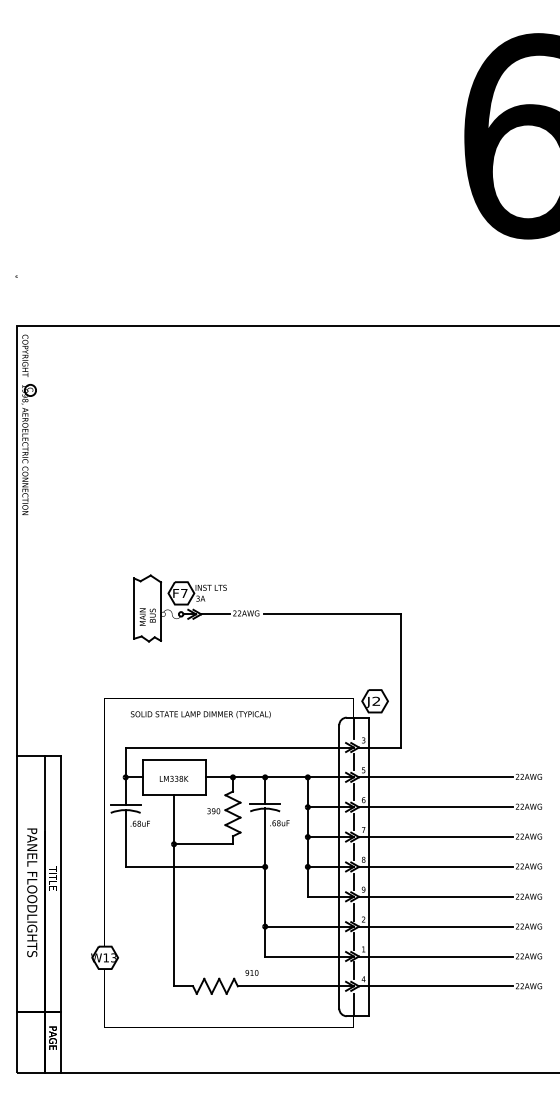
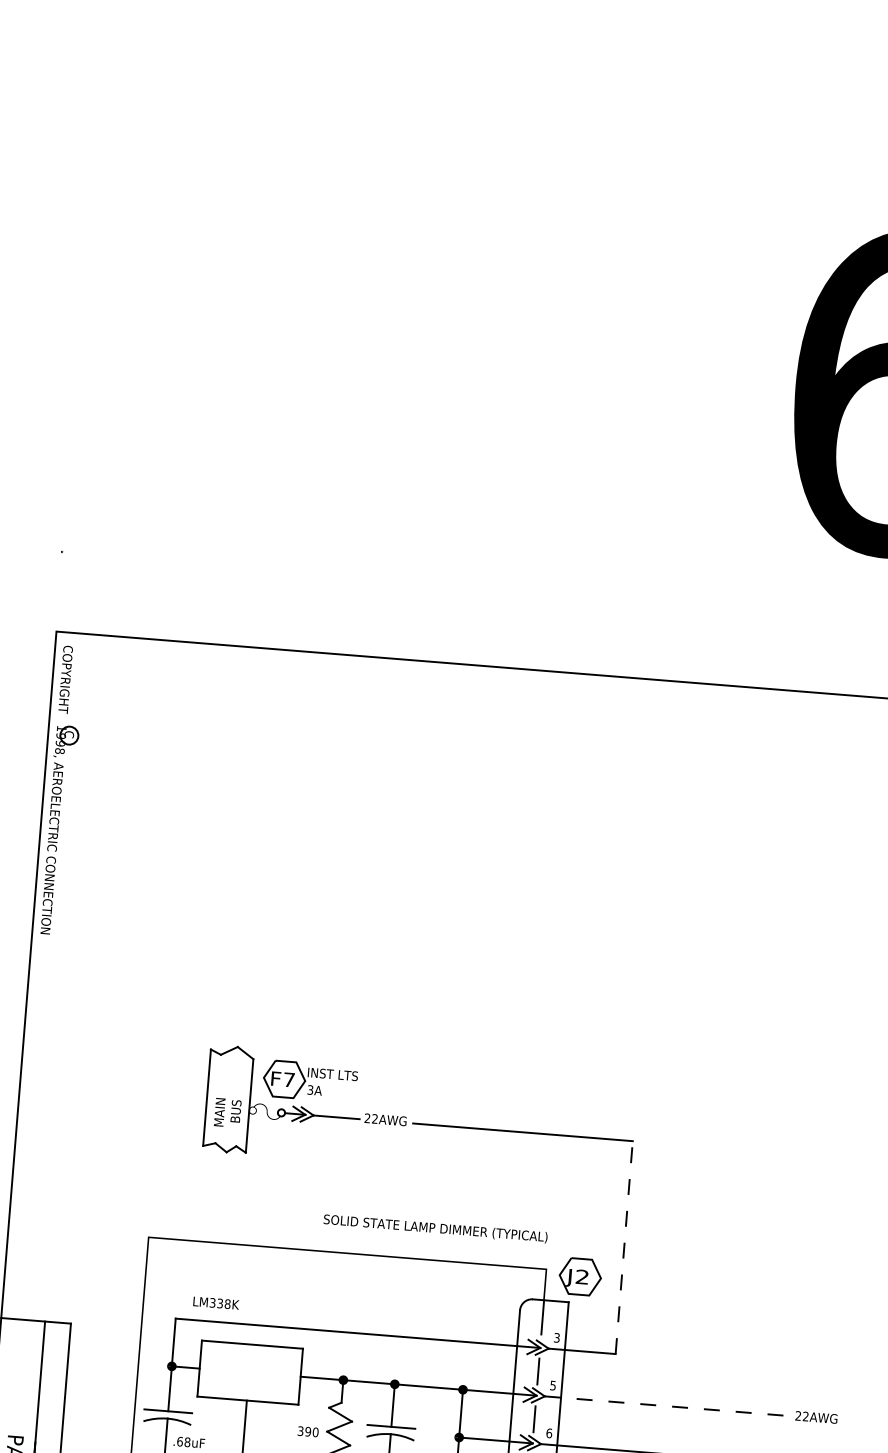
line: (400, 680) -> (623, 1246), solid -> dashed
text: (200, 714) -> (435, 1228), moved
line: (436, 777) -> (668, 1406), solid -> dashed
text: (173, 778) -> (215, 1302), moved

